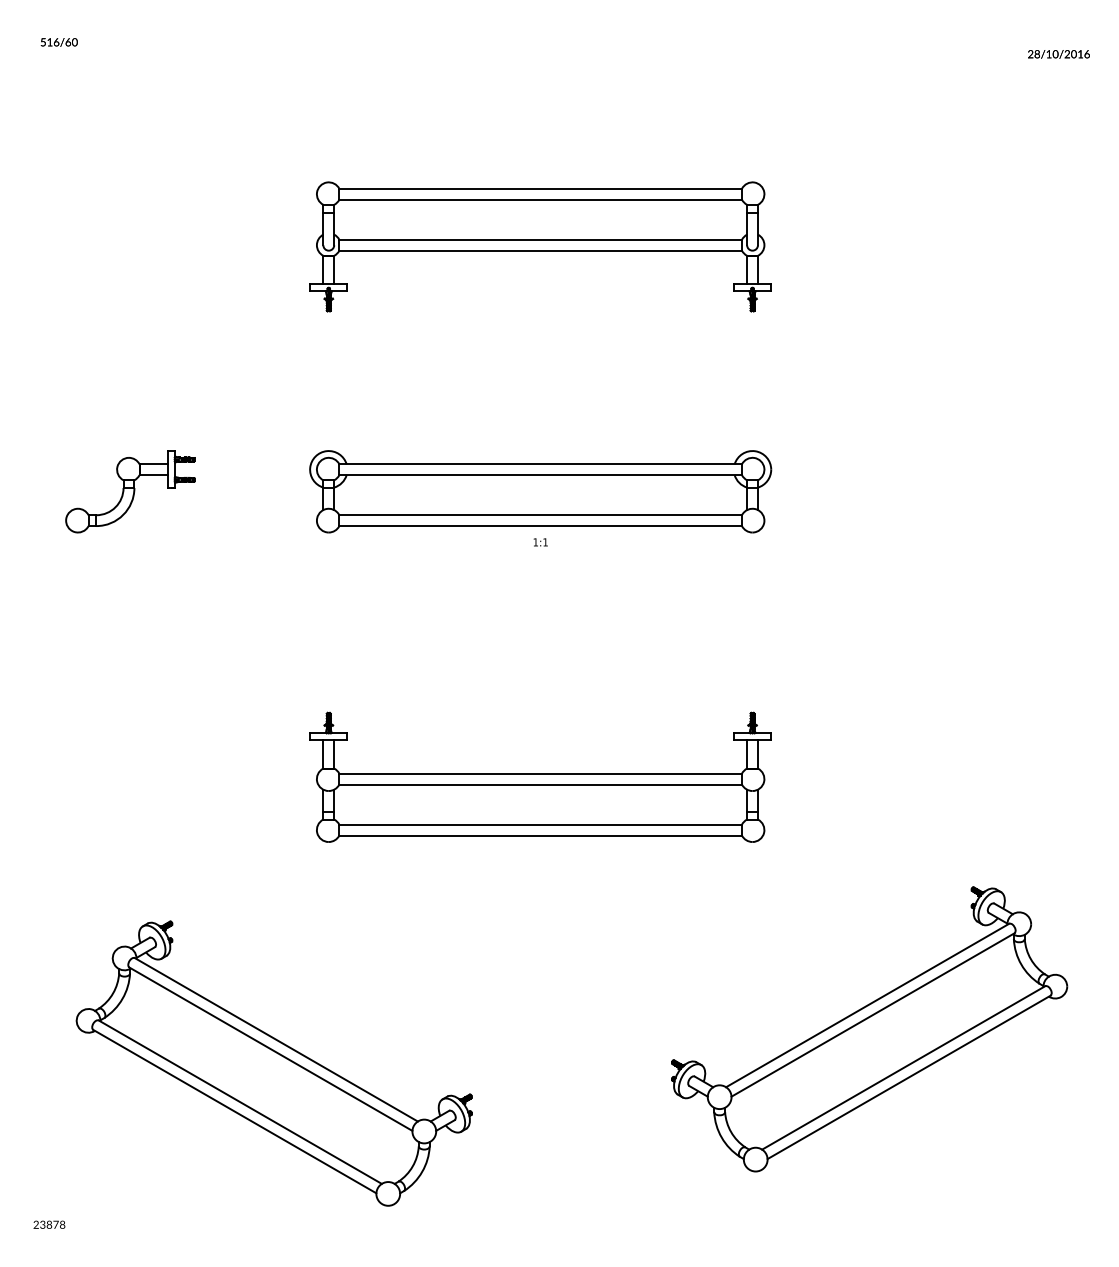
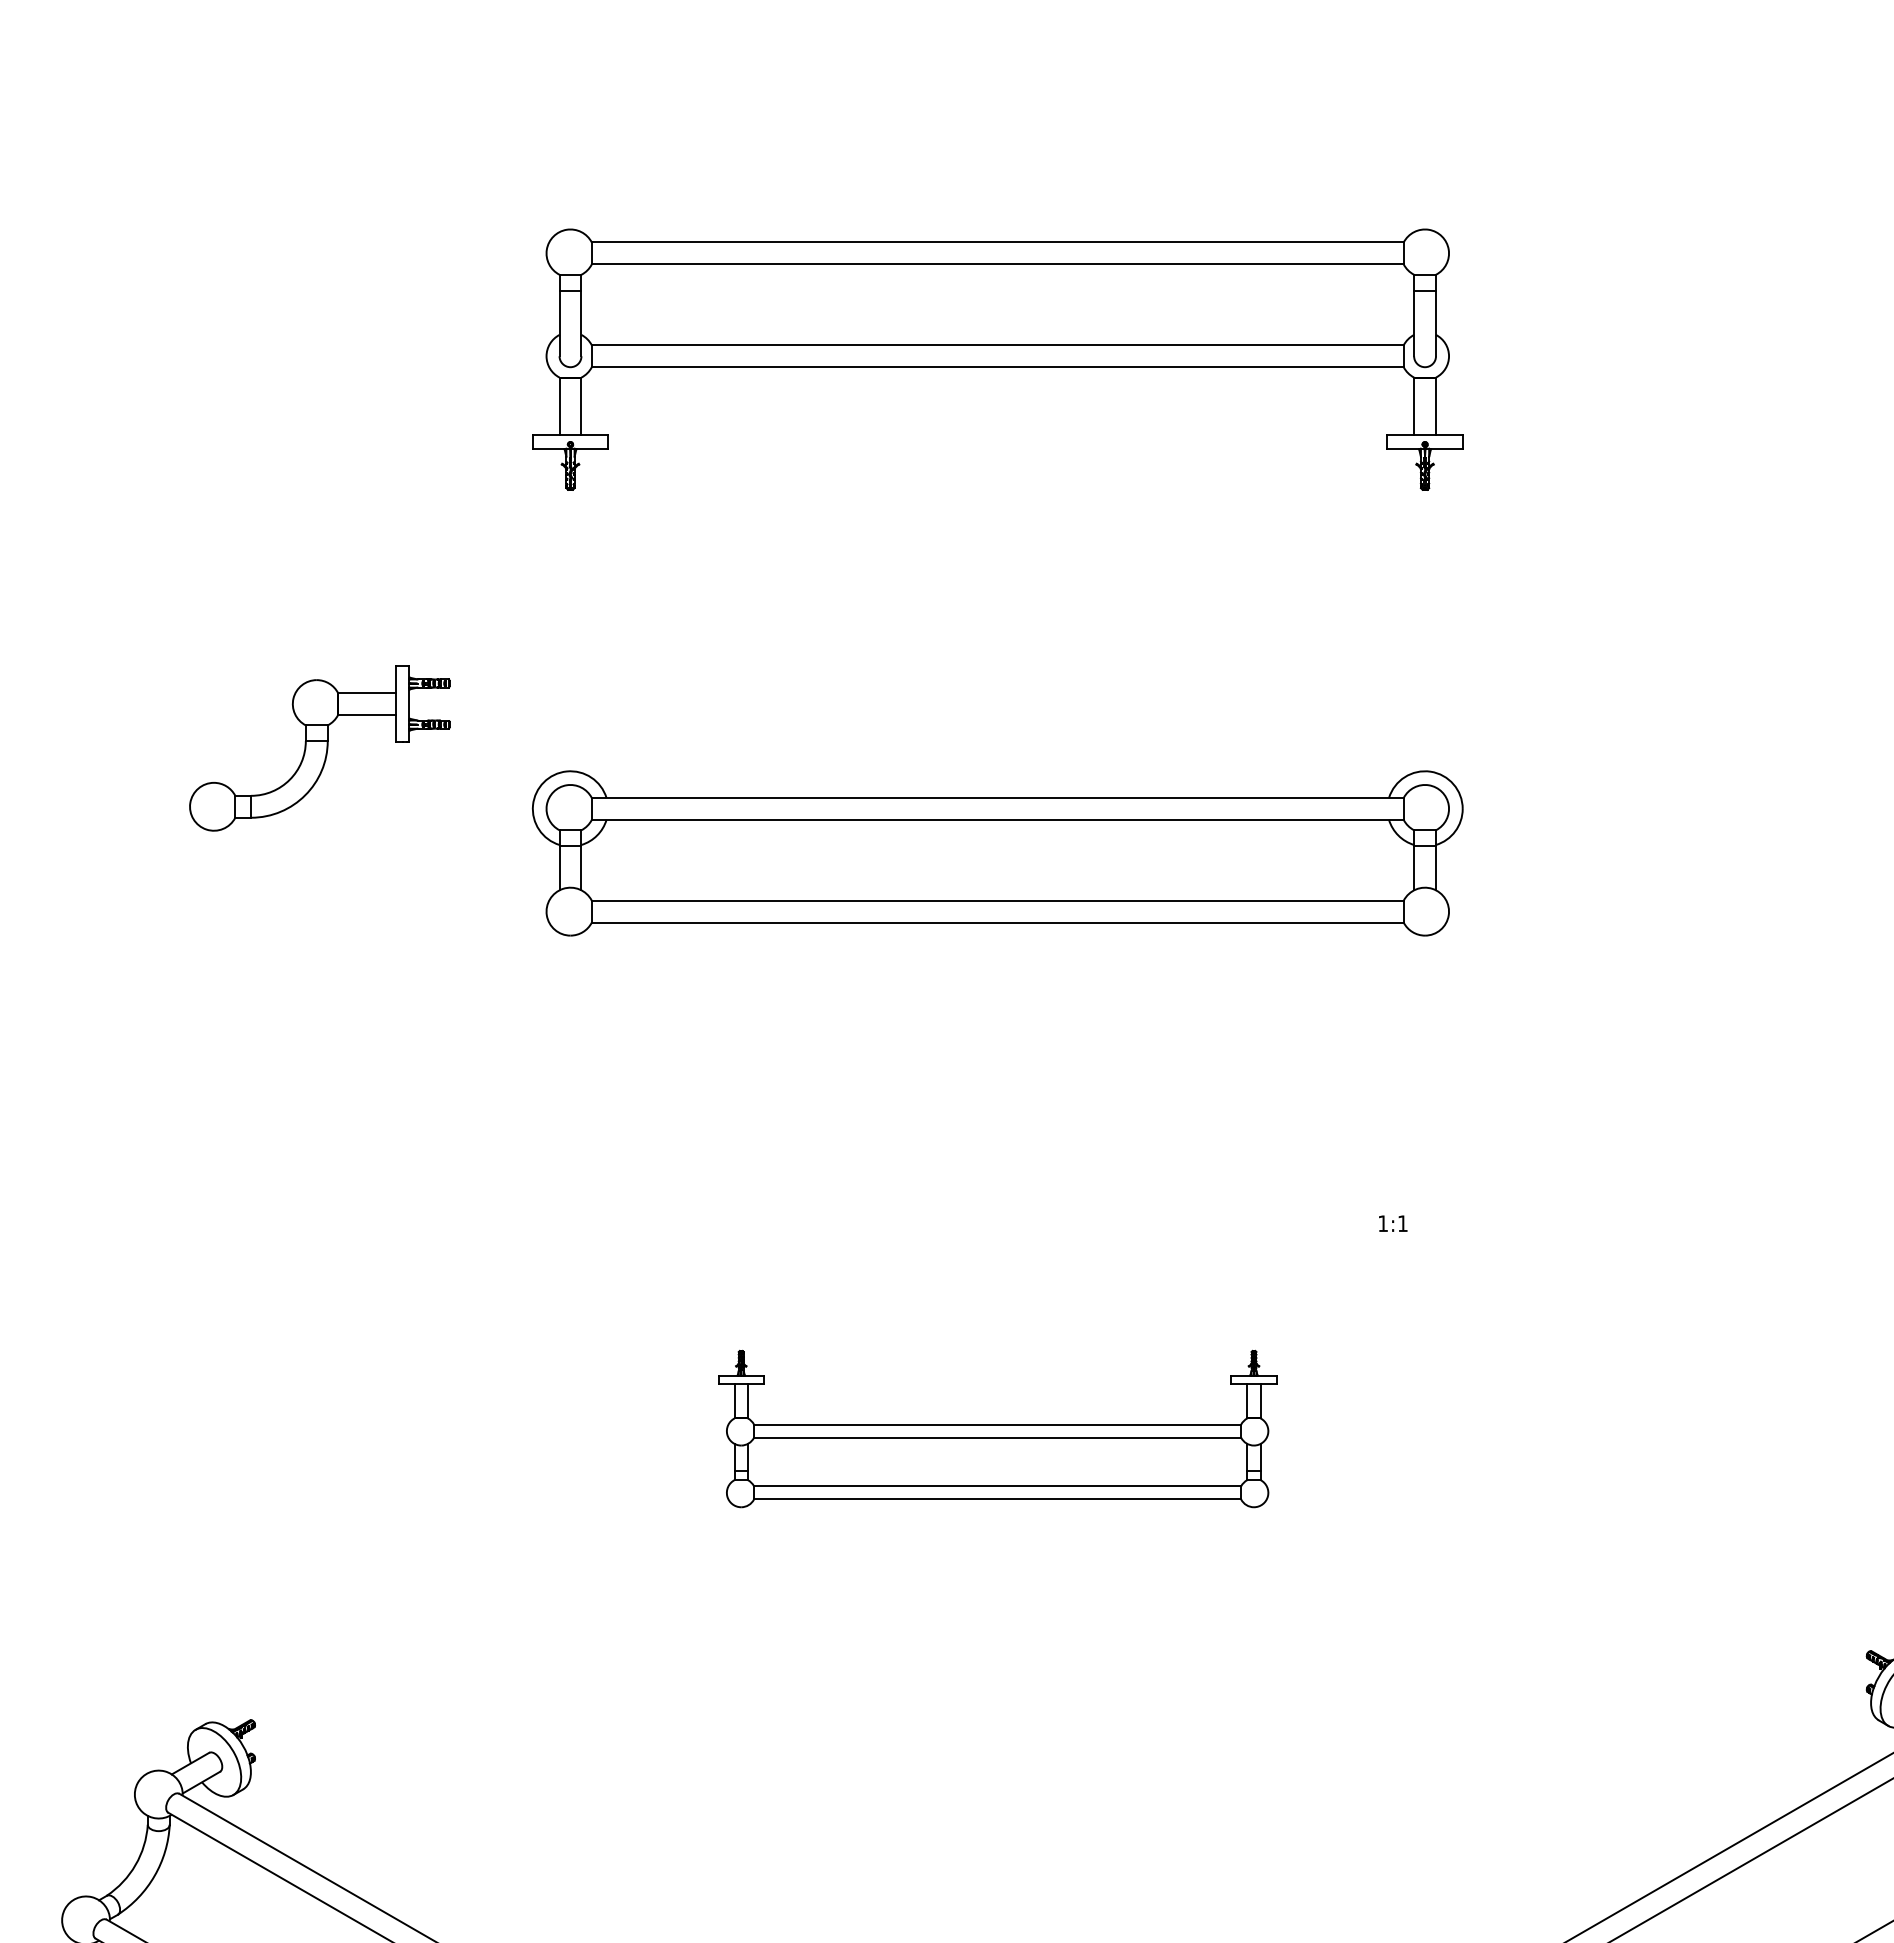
part: (130, 491) -> (319, 748), moved
text: (540, 542) -> (1392, 1223), moved
part: (540, 776) -> (997, 1427), size x0.6

